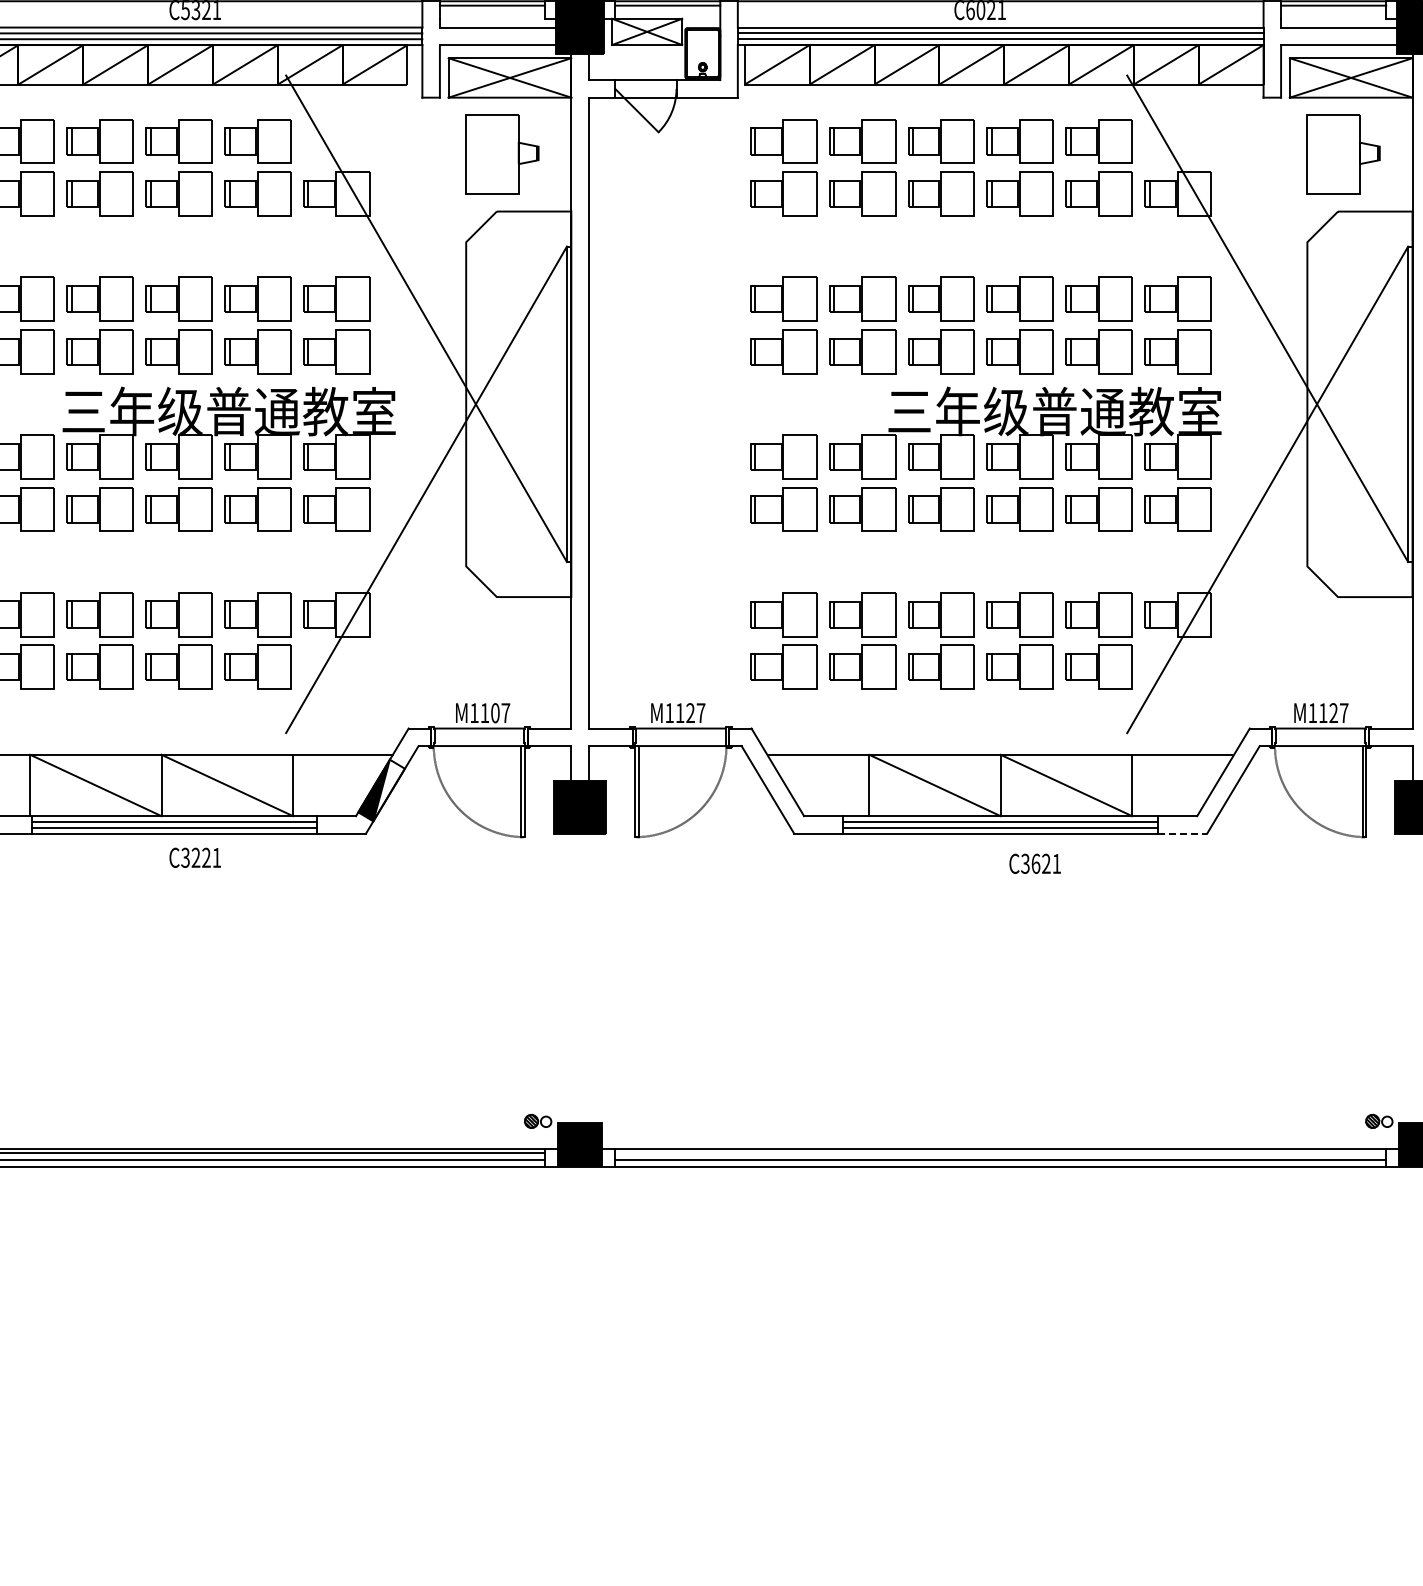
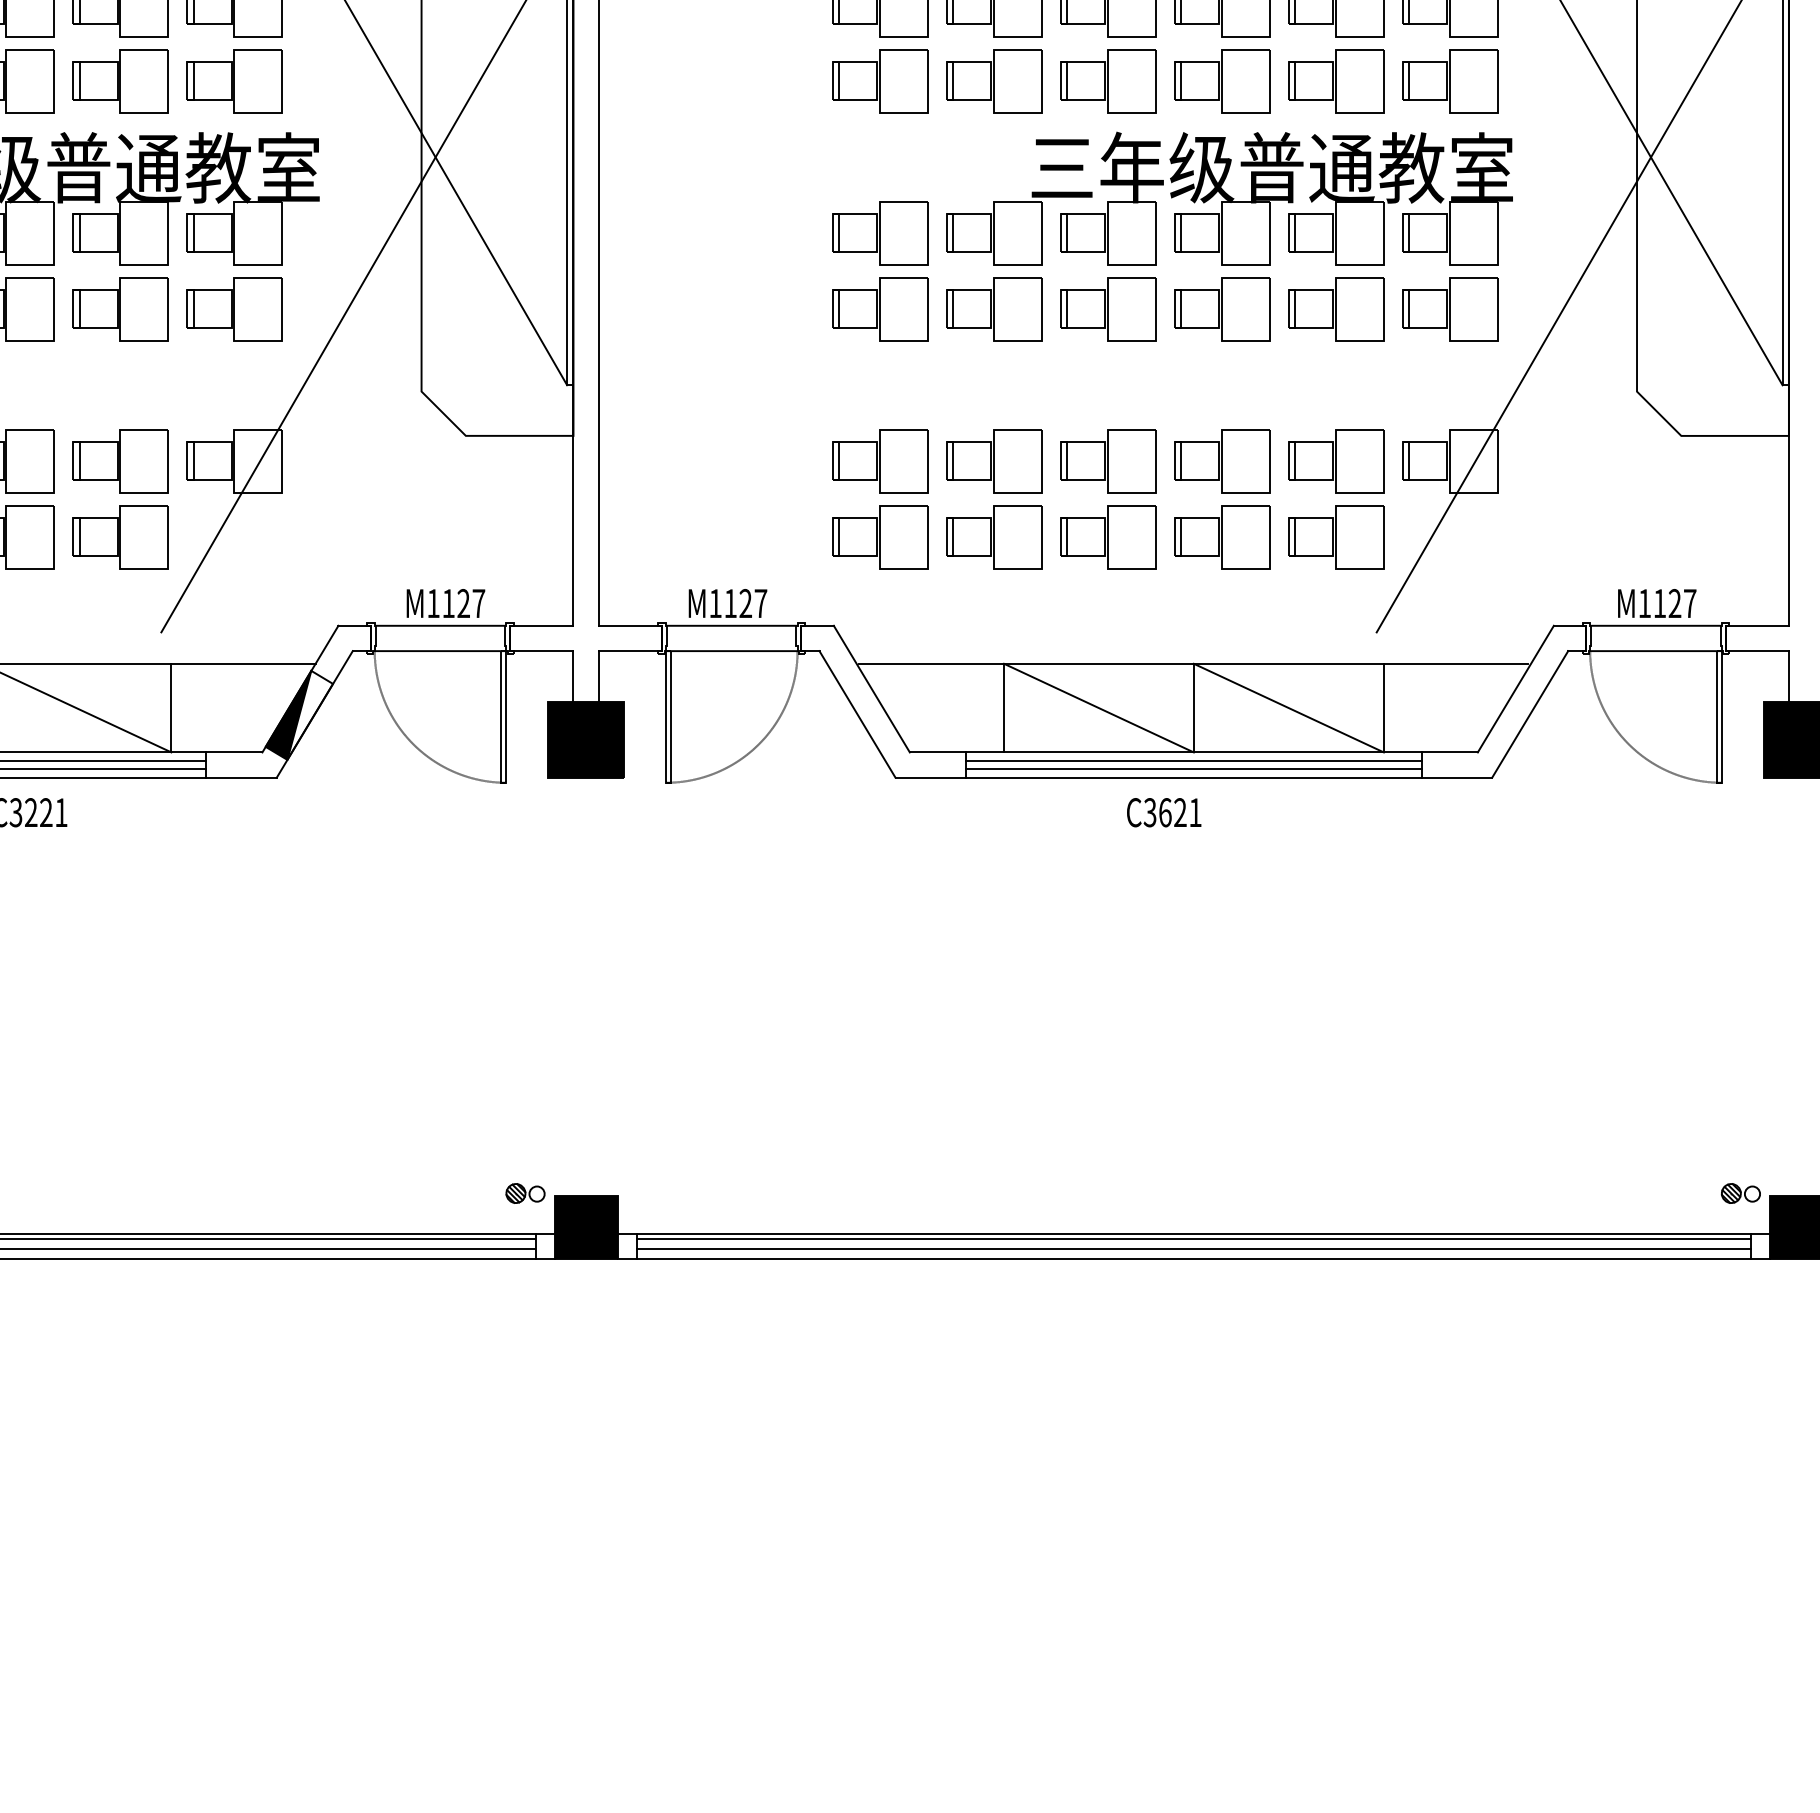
text: (495, 713) -> (463, 604), M1107 -> M1127
line: (1183, 833) -> (1457, 777), dashed -> solid
text: (1034, 863) -> (1163, 812), moved
line: (1000, 1153) -> (1193, 1239), added

